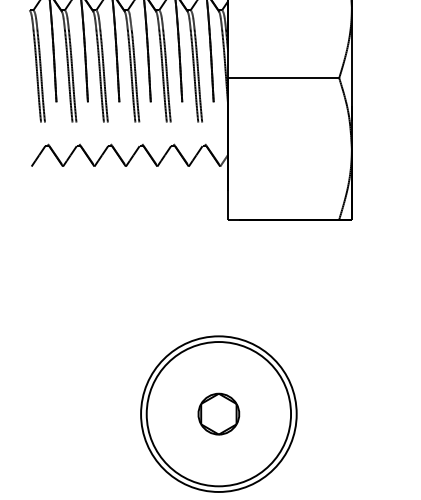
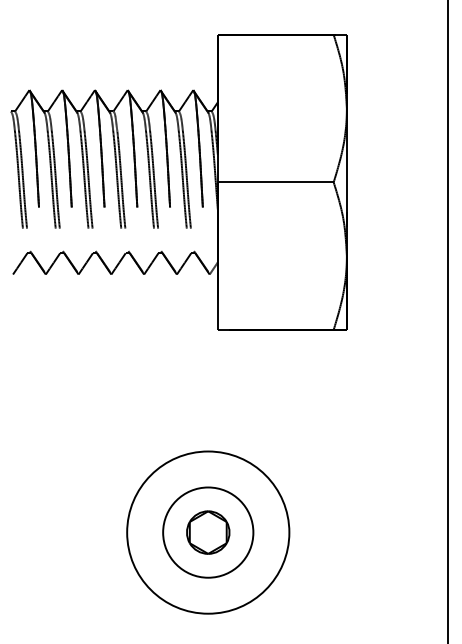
circle: (219, 414) -> (208, 532), size x0.6

